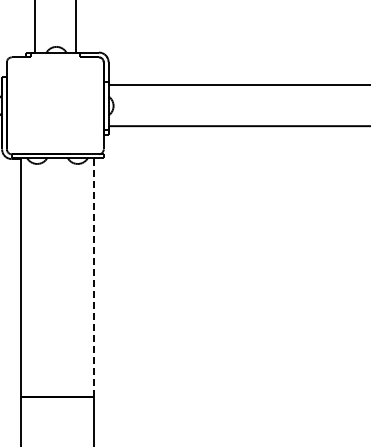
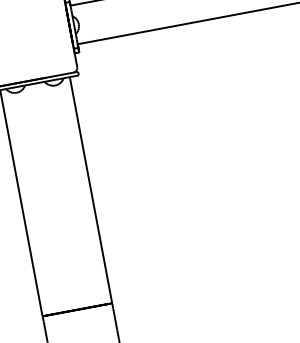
line: (94, 276) -> (90, 189), dashed -> solid

